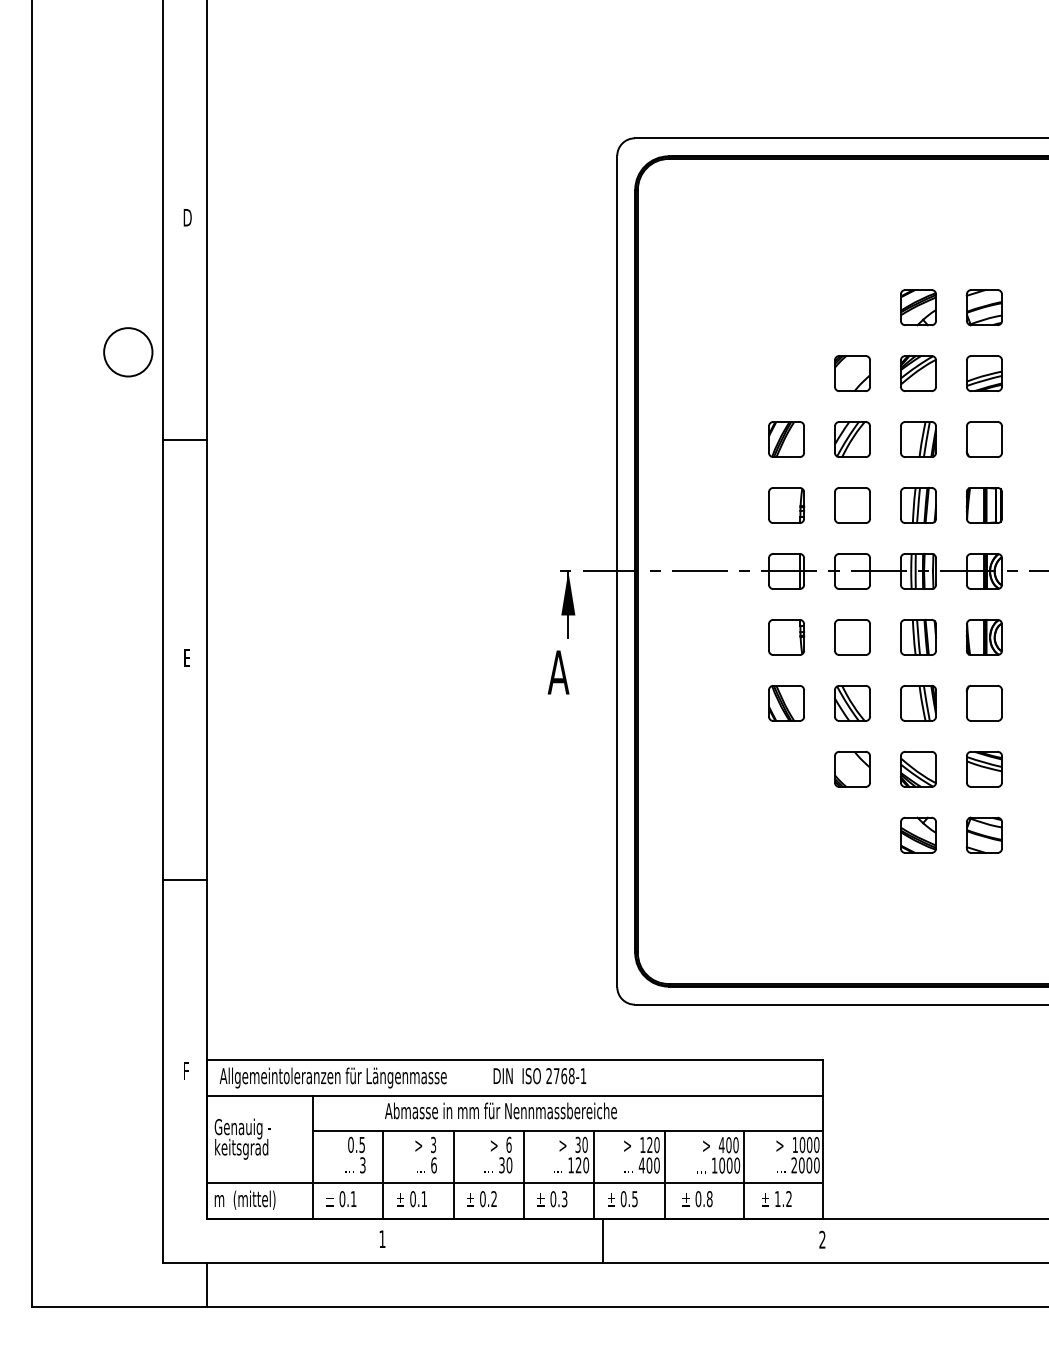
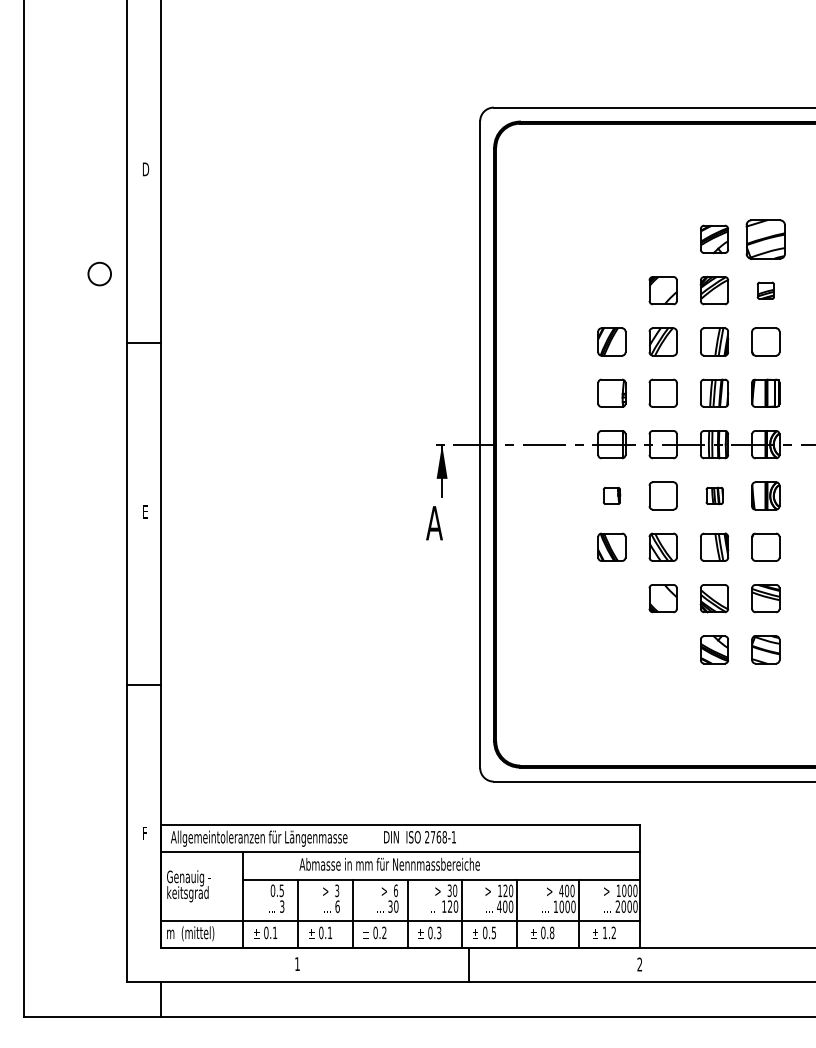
part: (983, 306) -> (765, 238), size x1.4
circle: (127, 351) -> (99, 273), size x0.6
part: (983, 373) -> (765, 290), size x0.6
part: (786, 636) -> (611, 495), size x0.6
part: (918, 636) -> (714, 495), size x0.6

